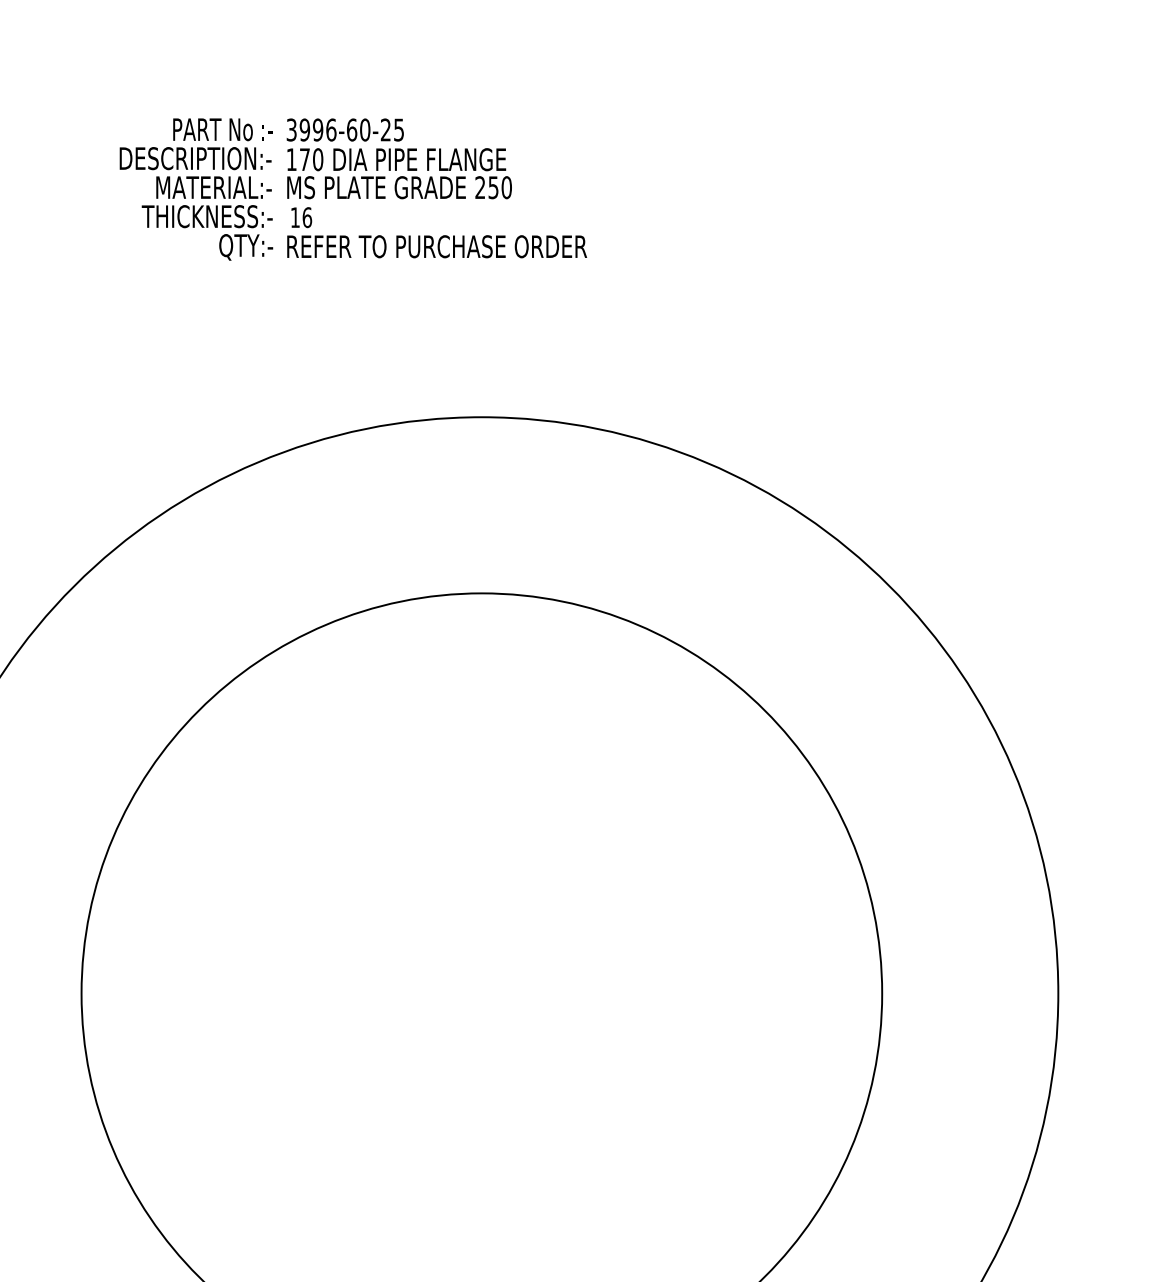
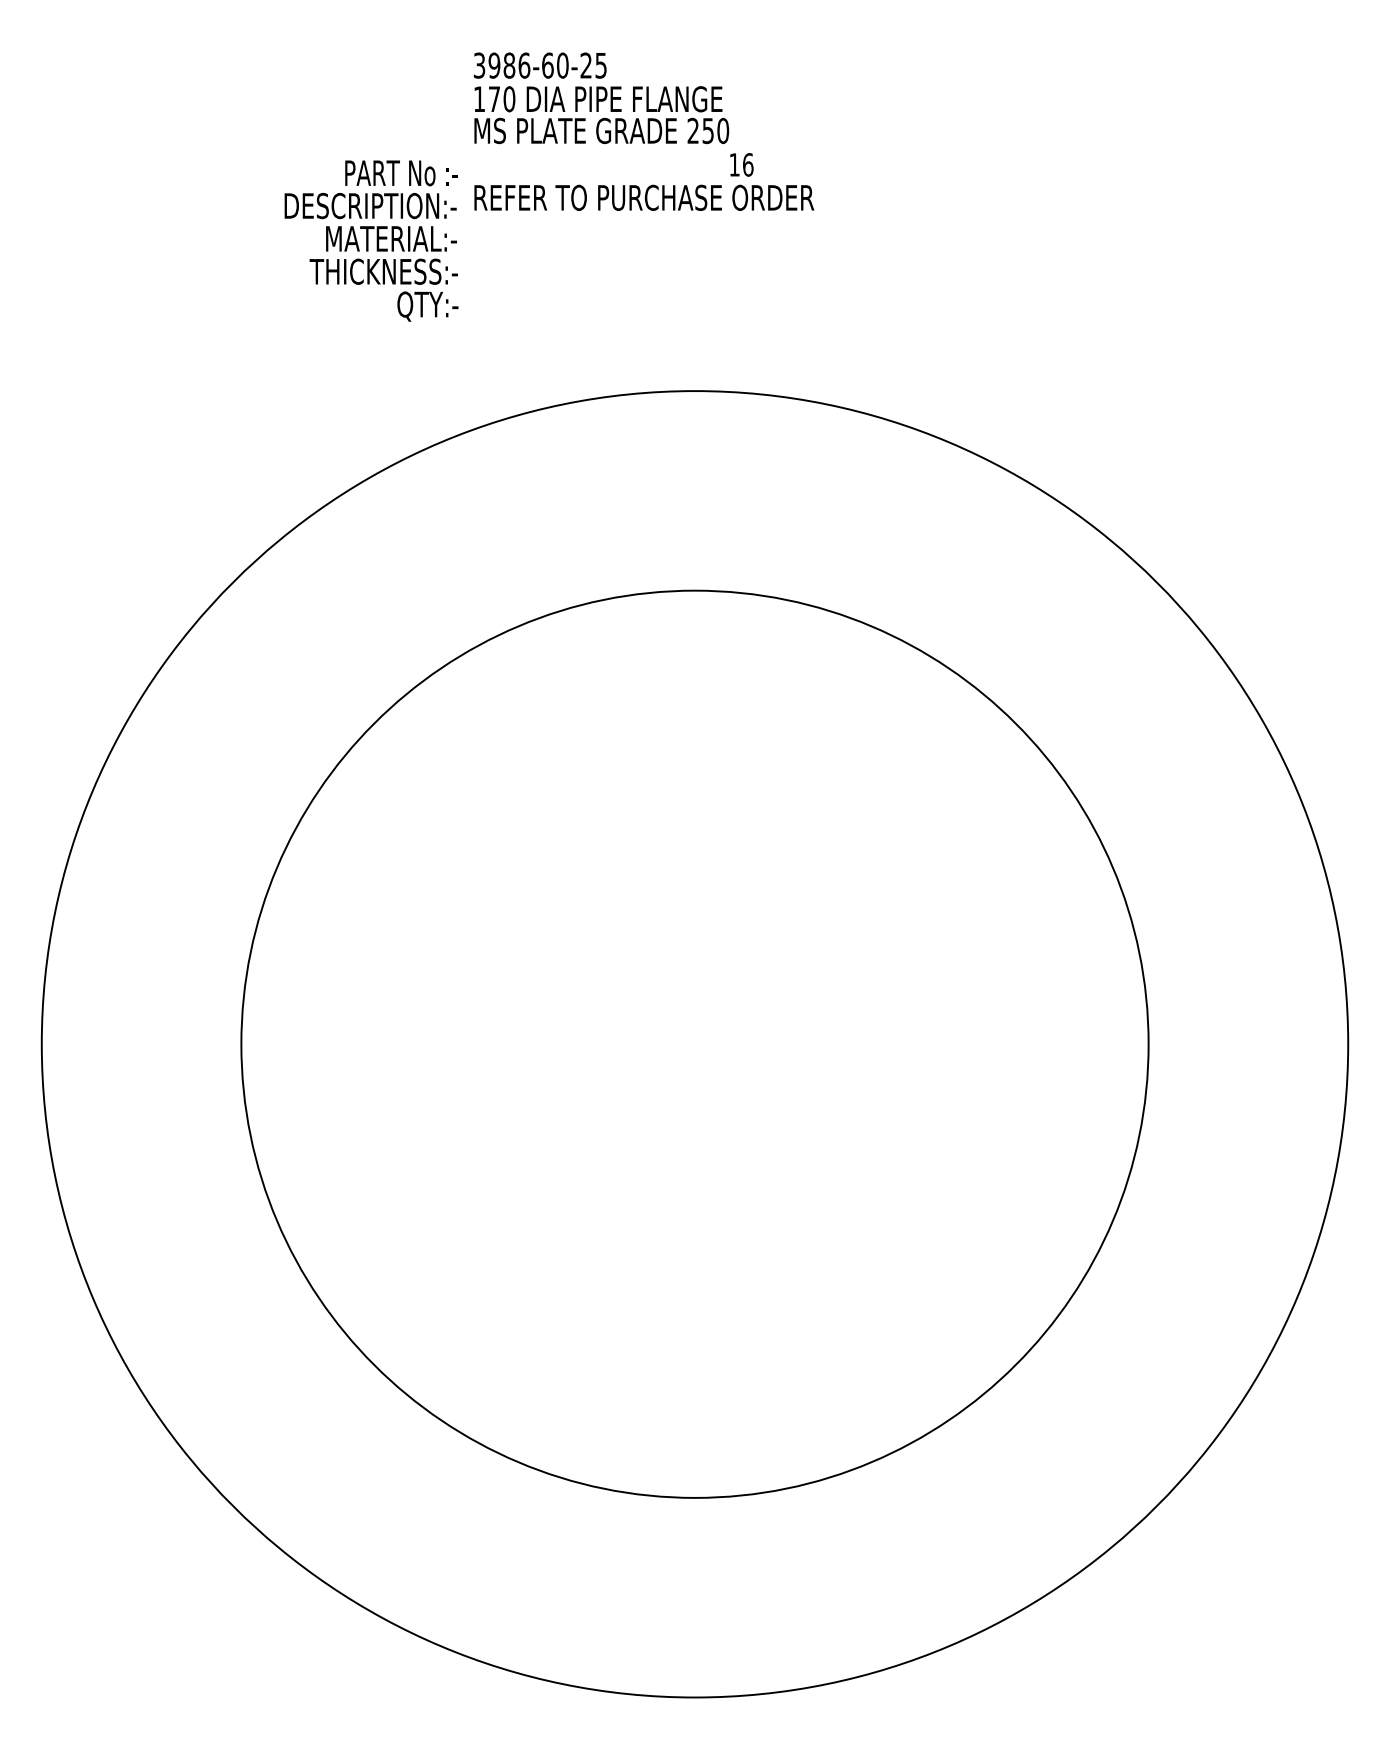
text: (318, 129) -> (509, 65), 3996-60-25 -> 3986-60-25
text: (196, 189) -> (371, 240), moved
text: (301, 217) -> (741, 164), moved

